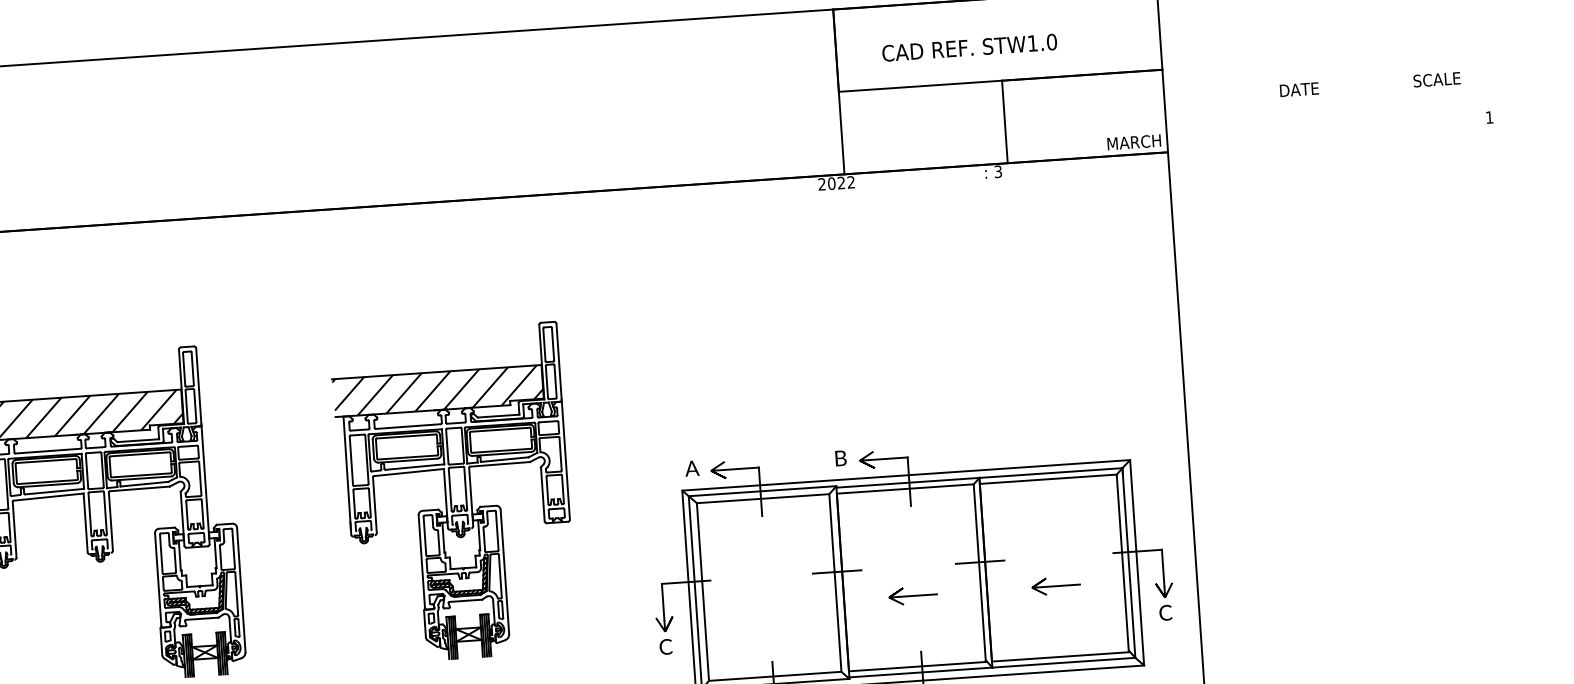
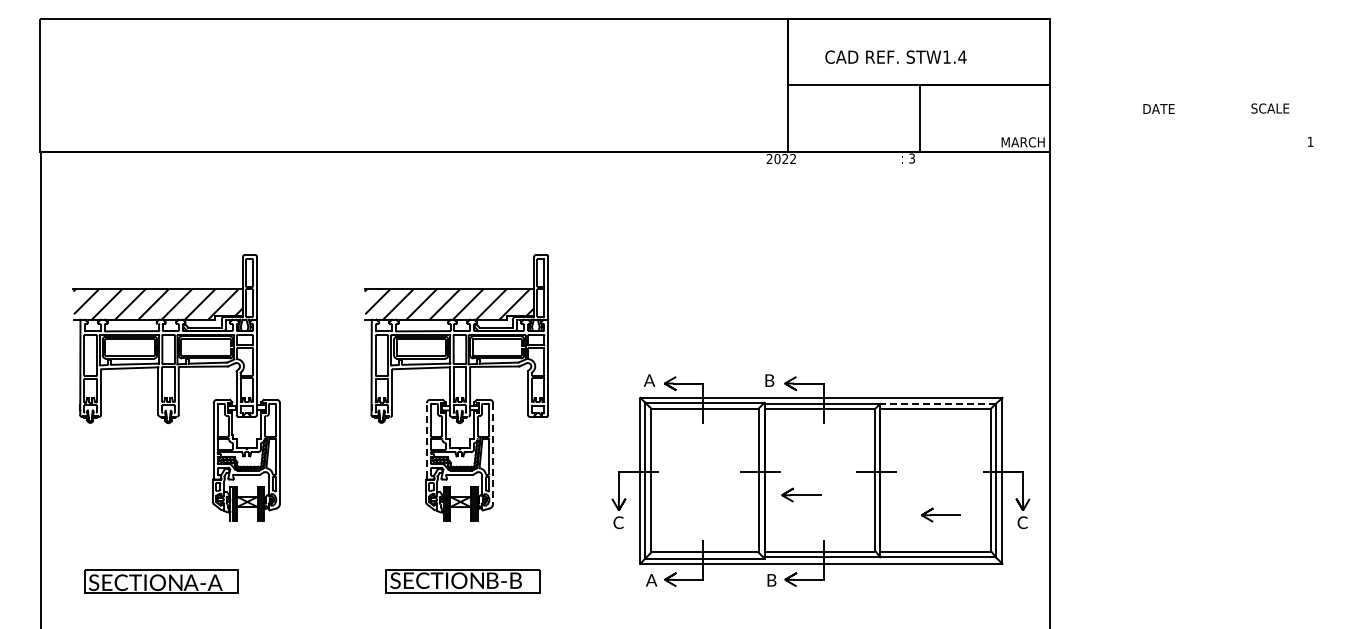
text: (1051, 41) -> (962, 56), STW1.0 -> STW1.4
line: (1051, 472) -> (938, 403), solid -> dashed
line: (421, 561) -> (426, 440), solid -> dashed
line: (505, 571) -> (493, 453), solid -> dashed
part: (1055, 585) -> (940, 514), moved
part: (913, 594) -> (801, 494), moved

